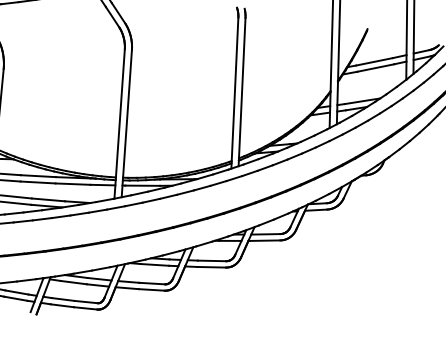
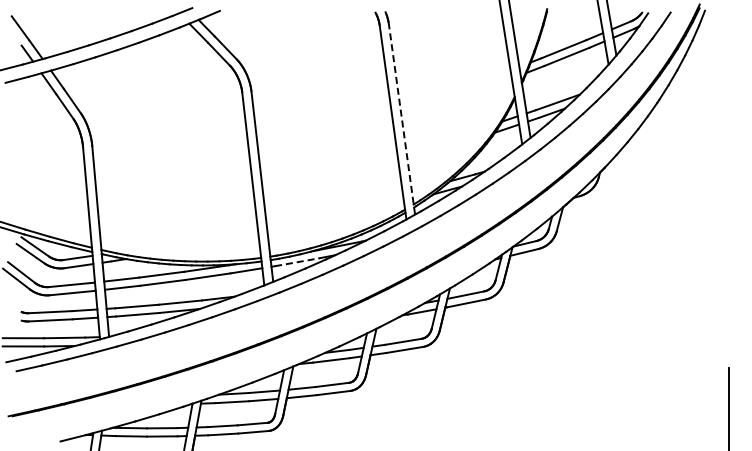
line: (241, 91) -> (401, 118), solid -> dashed
line: (142, 185) -> (297, 262), solid -> dashed

